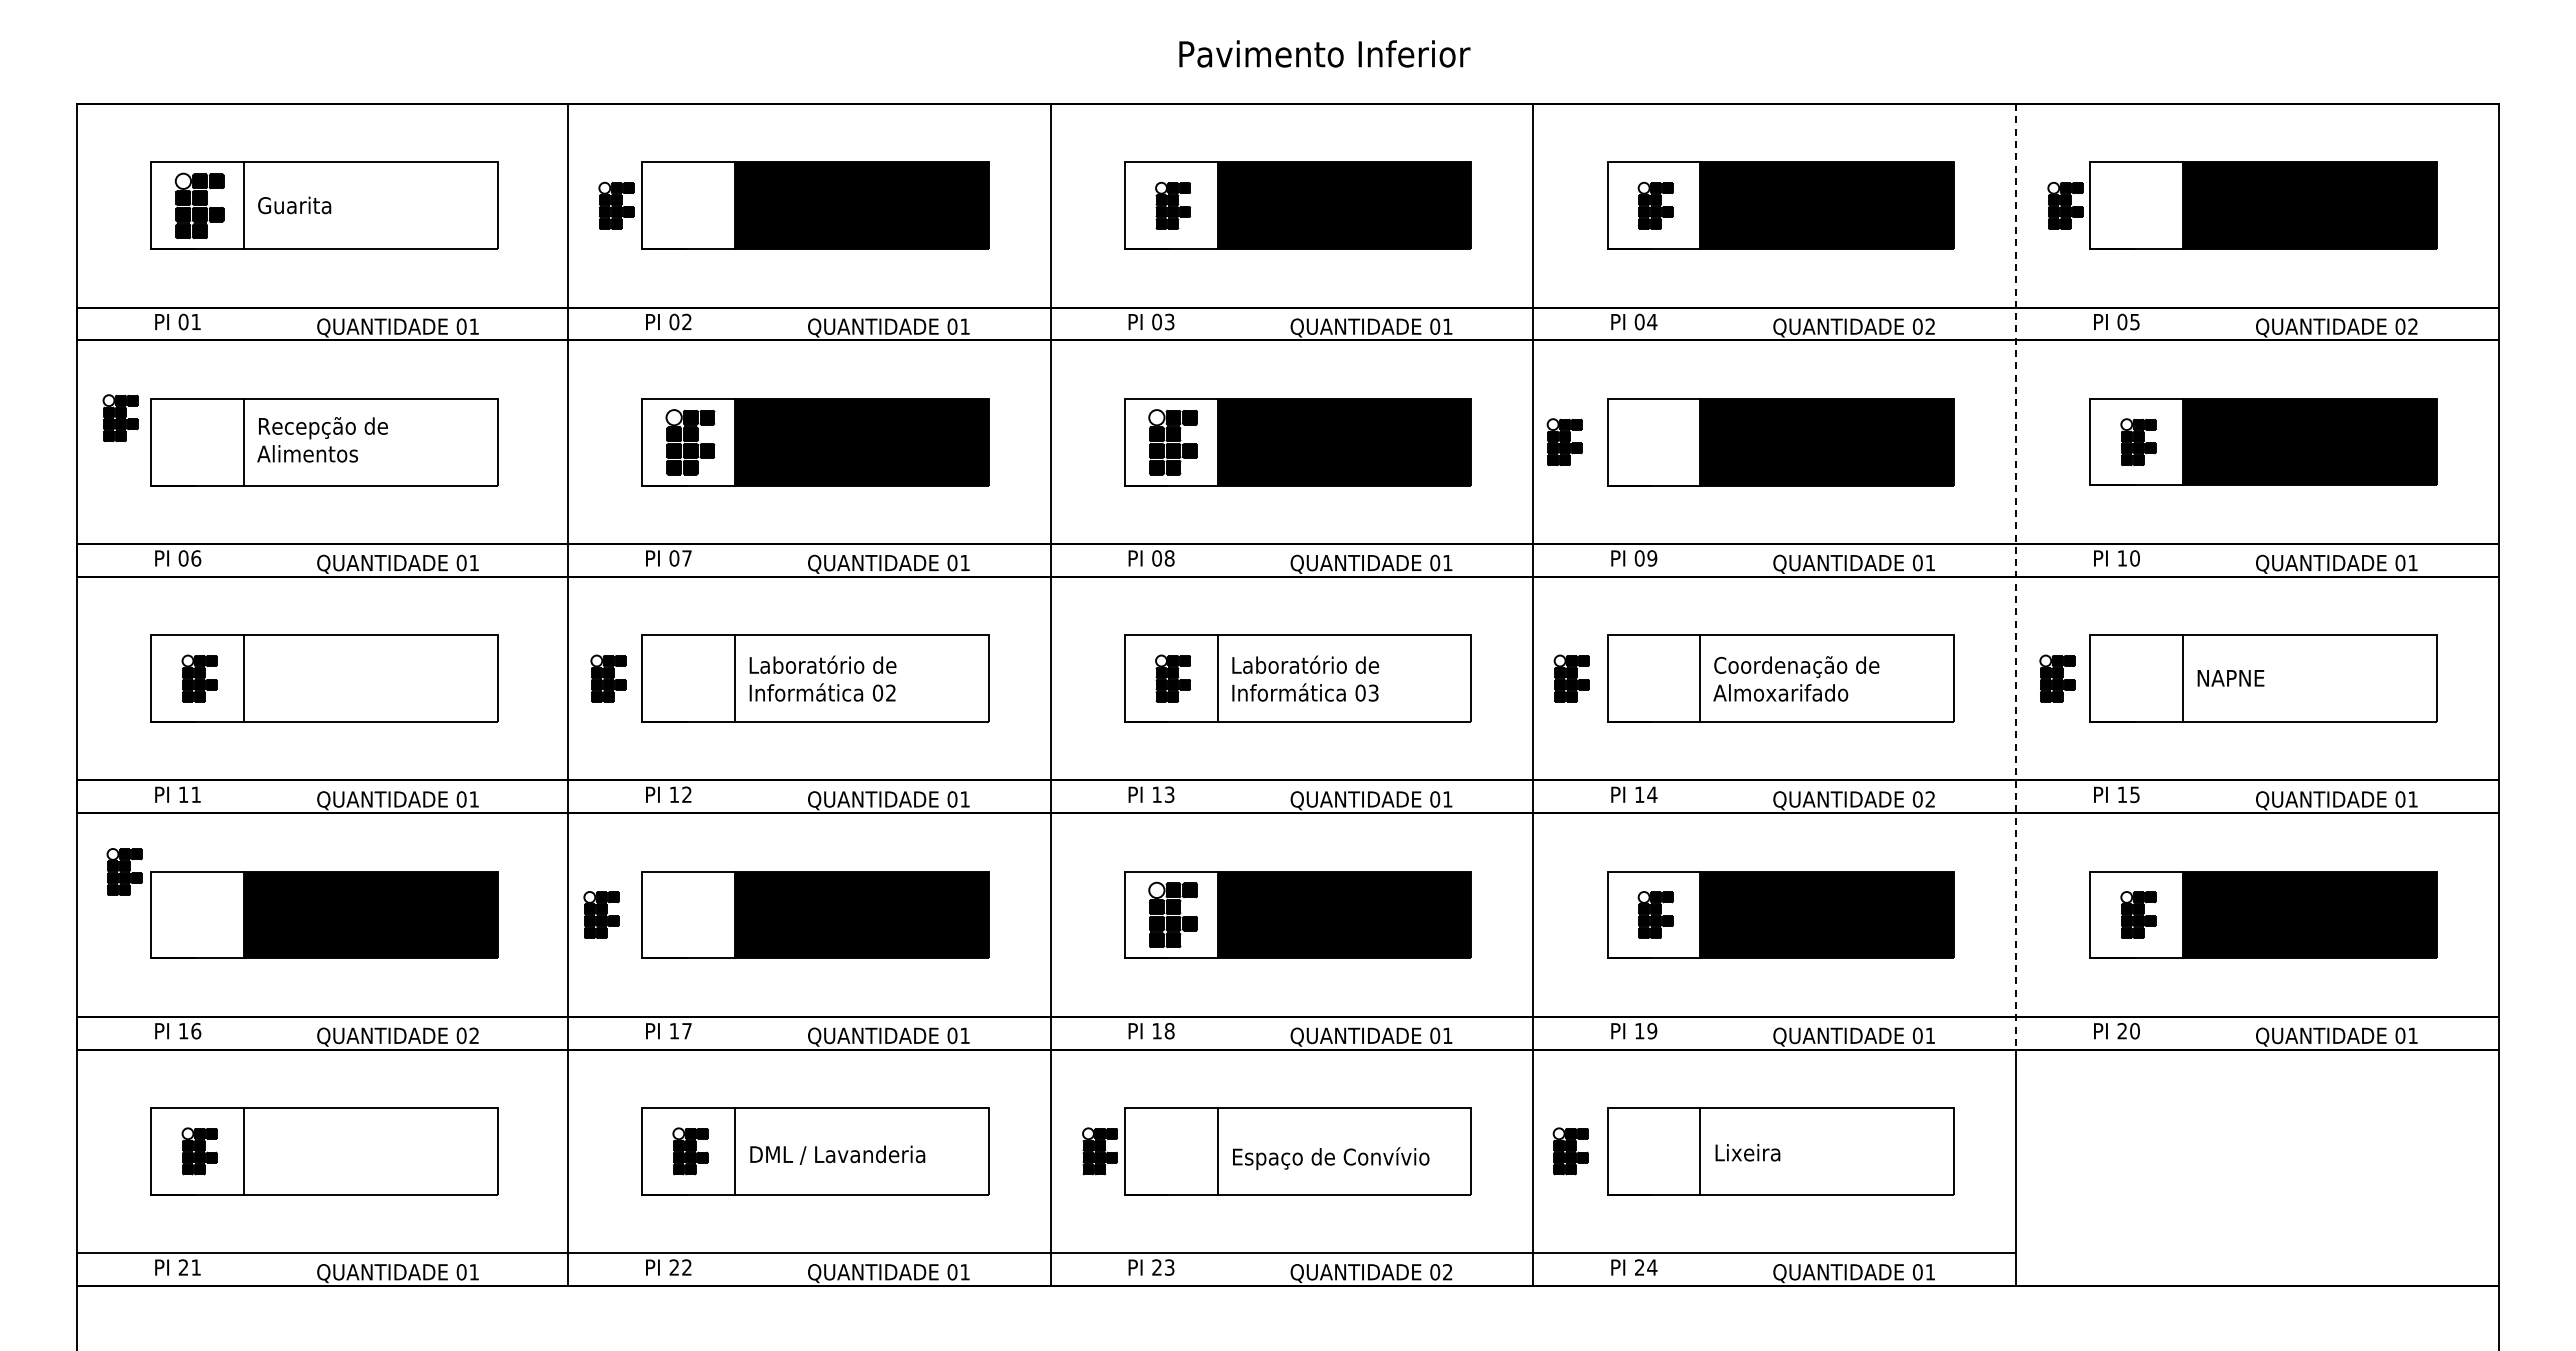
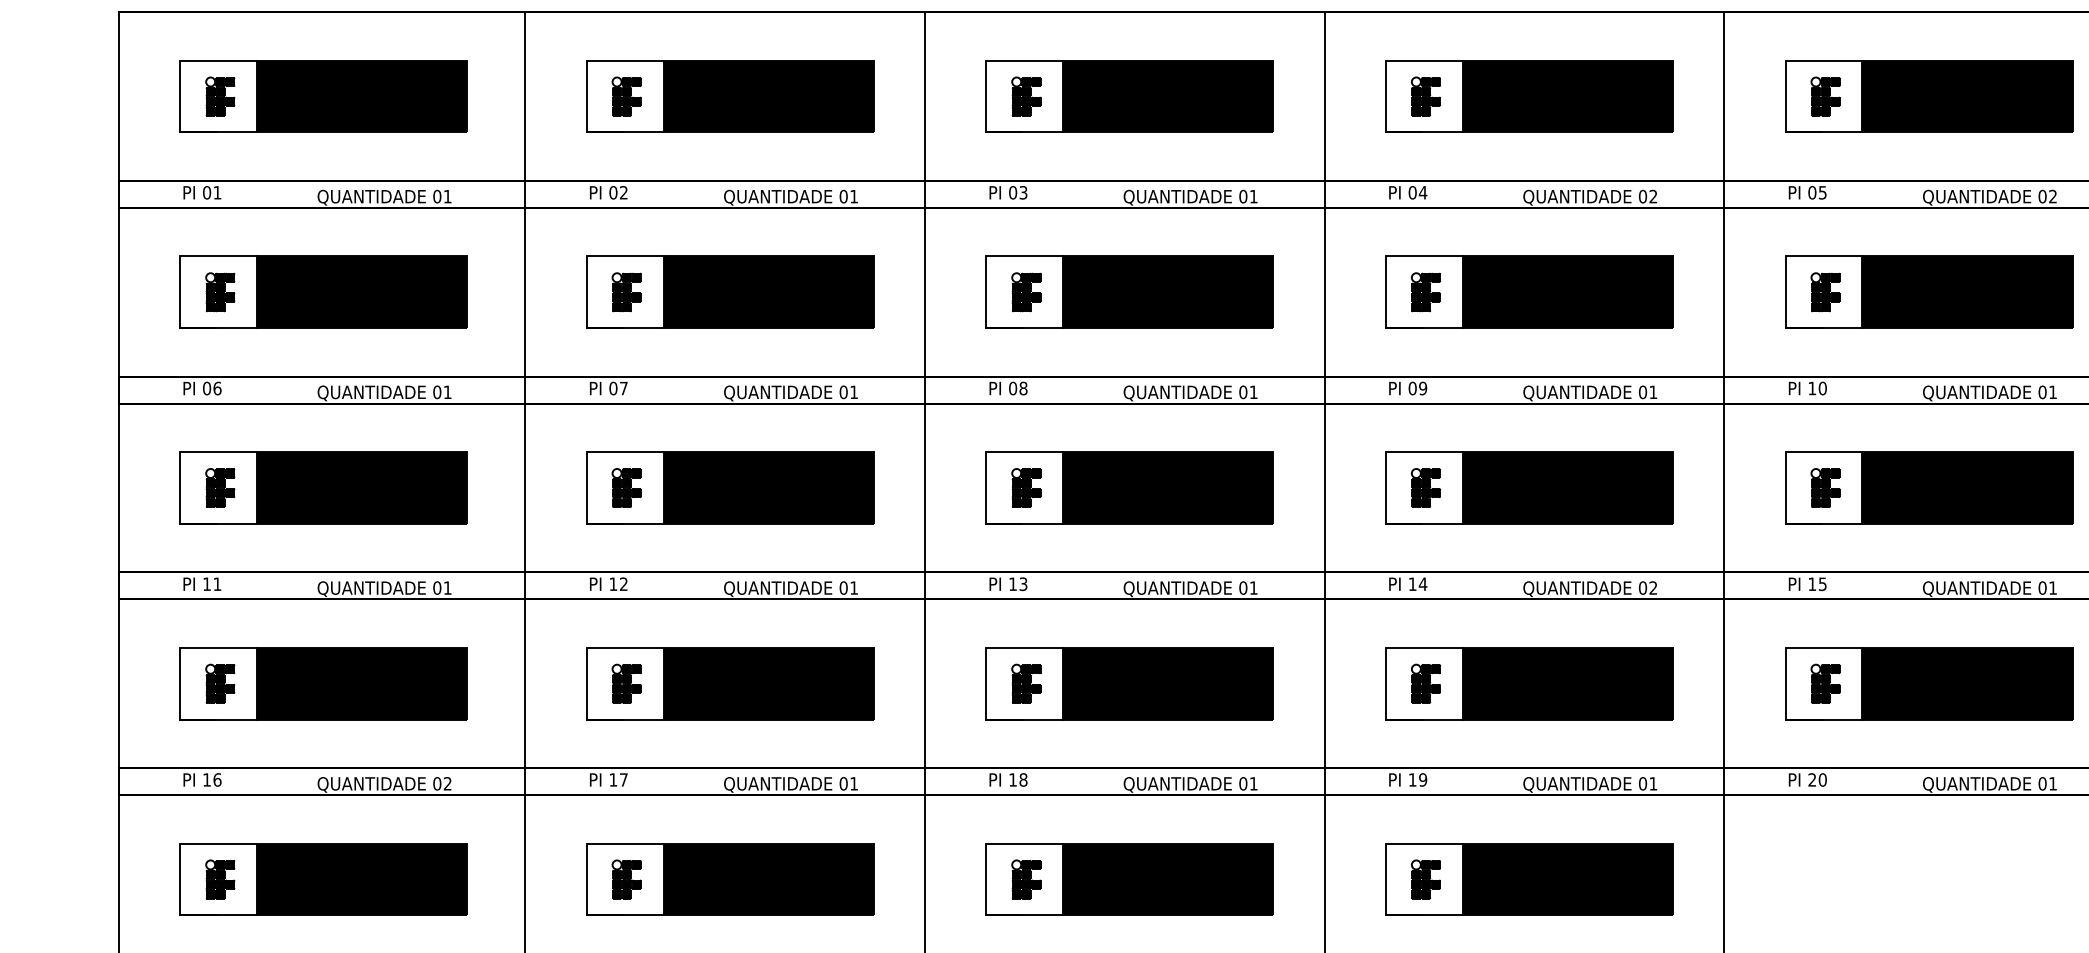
part: (199, 205) -> (220, 96), size x0.71
fill: (370, 205) -> (361, 96), added
part: (616, 205) -> (626, 96), moved
part: (2065, 205) -> (1825, 96), moved
part: (120, 417) -> (220, 291), moved
fill: (370, 441) -> (361, 291), added
part: (690, 441) -> (626, 291), size x0.71
part: (1172, 441) -> (1025, 291), size x0.71
part: (1564, 441) -> (1425, 291), moved
line: (2016, 576) -> (1724, 403), dashed -> solid
fill: (370, 678) -> (361, 487), added
part: (608, 678) -> (626, 487), moved
fill: (861, 678) -> (768, 487), added
fill: (1344, 678) -> (1168, 487), added
part: (1571, 678) -> (1425, 487), moved
fill: (1827, 678) -> (1568, 487), added
part: (2057, 678) -> (1825, 487), moved
fill: (2309, 678) -> (1967, 487), added
part: (124, 871) -> (220, 683), moved
part: (601, 914) -> (626, 683), moved
part: (1172, 914) -> (1025, 683), size x0.71
fill: (370, 1151) -> (361, 879), added
fill: (861, 1151) -> (768, 879), added
part: (1099, 1151) -> (1025, 879), moved
fill: (1344, 1151) -> (1168, 879), added
part: (1570, 1151) -> (1425, 879), moved
fill: (1827, 1151) -> (1568, 879), added

